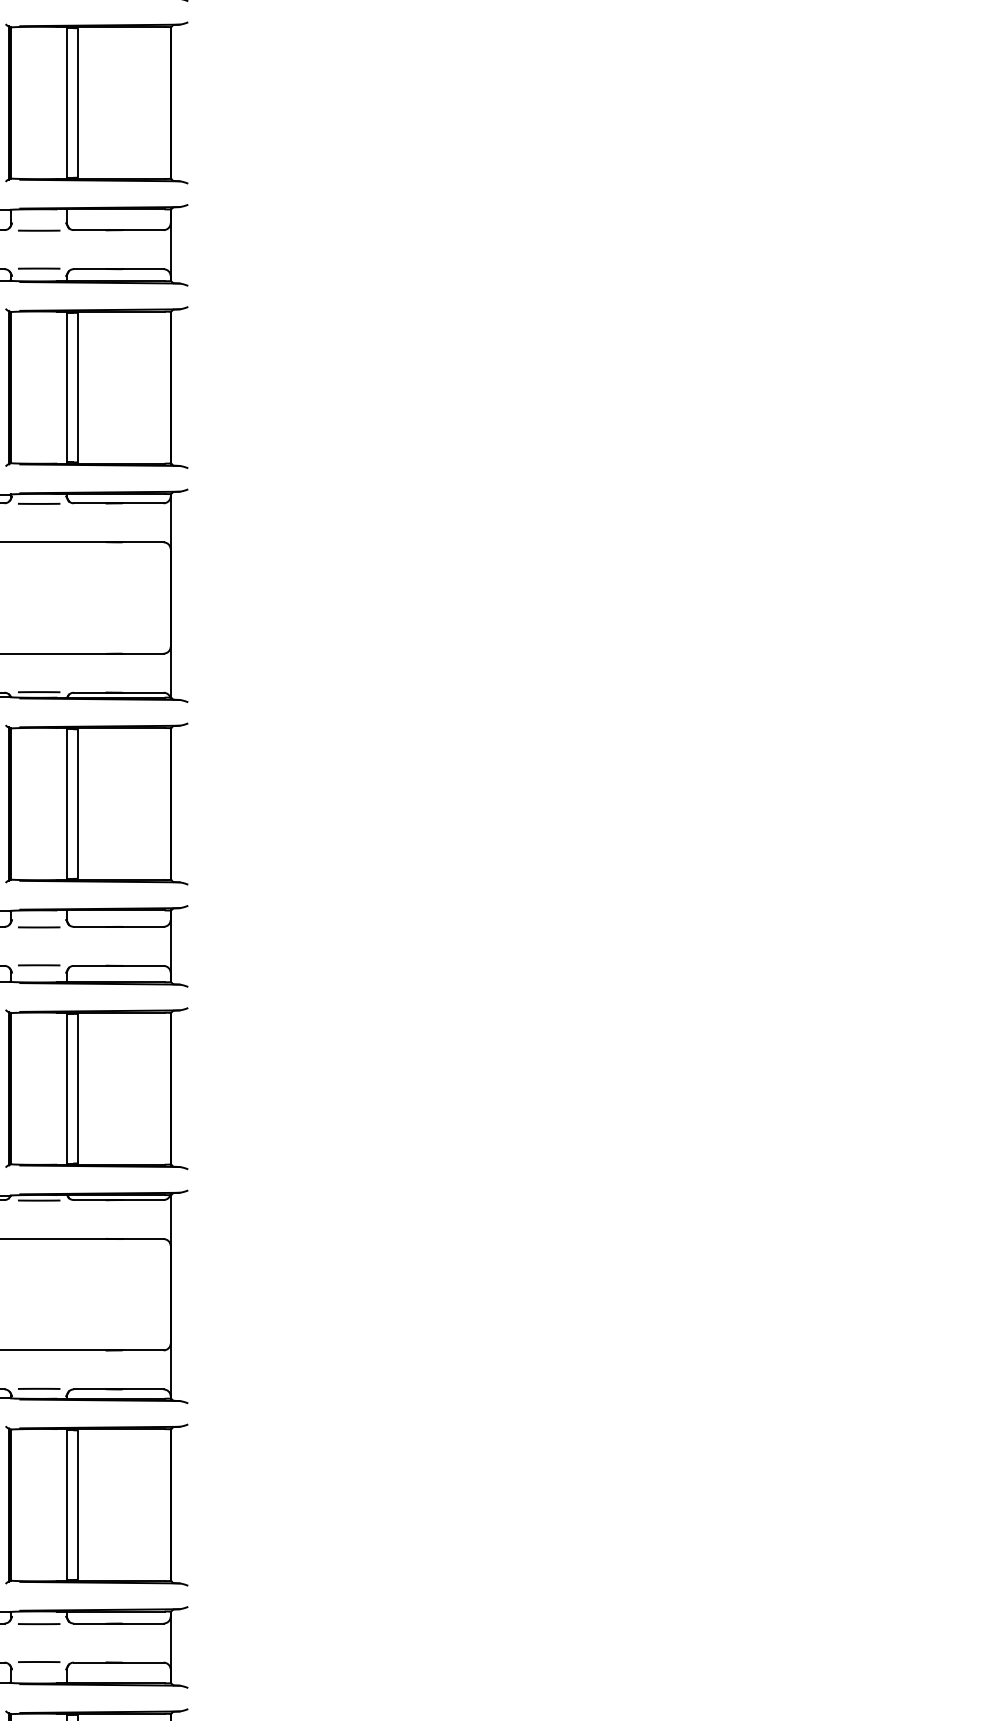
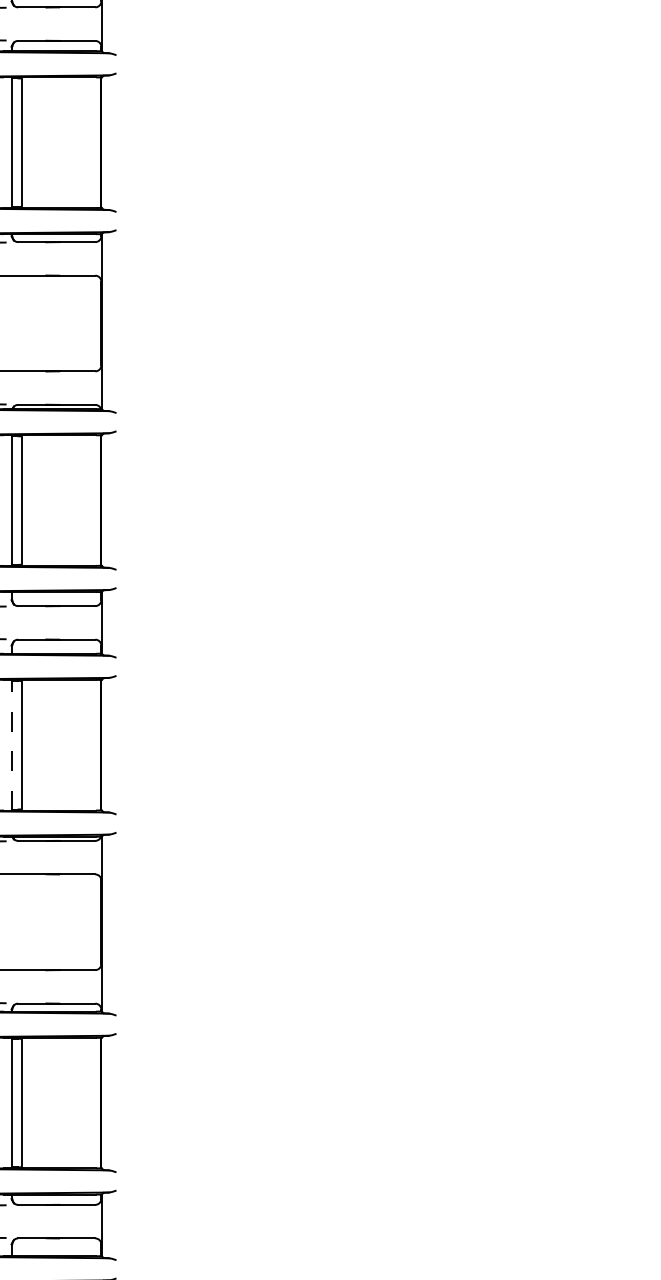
line: (66, 1088) -> (11, 745), solid -> dashed

